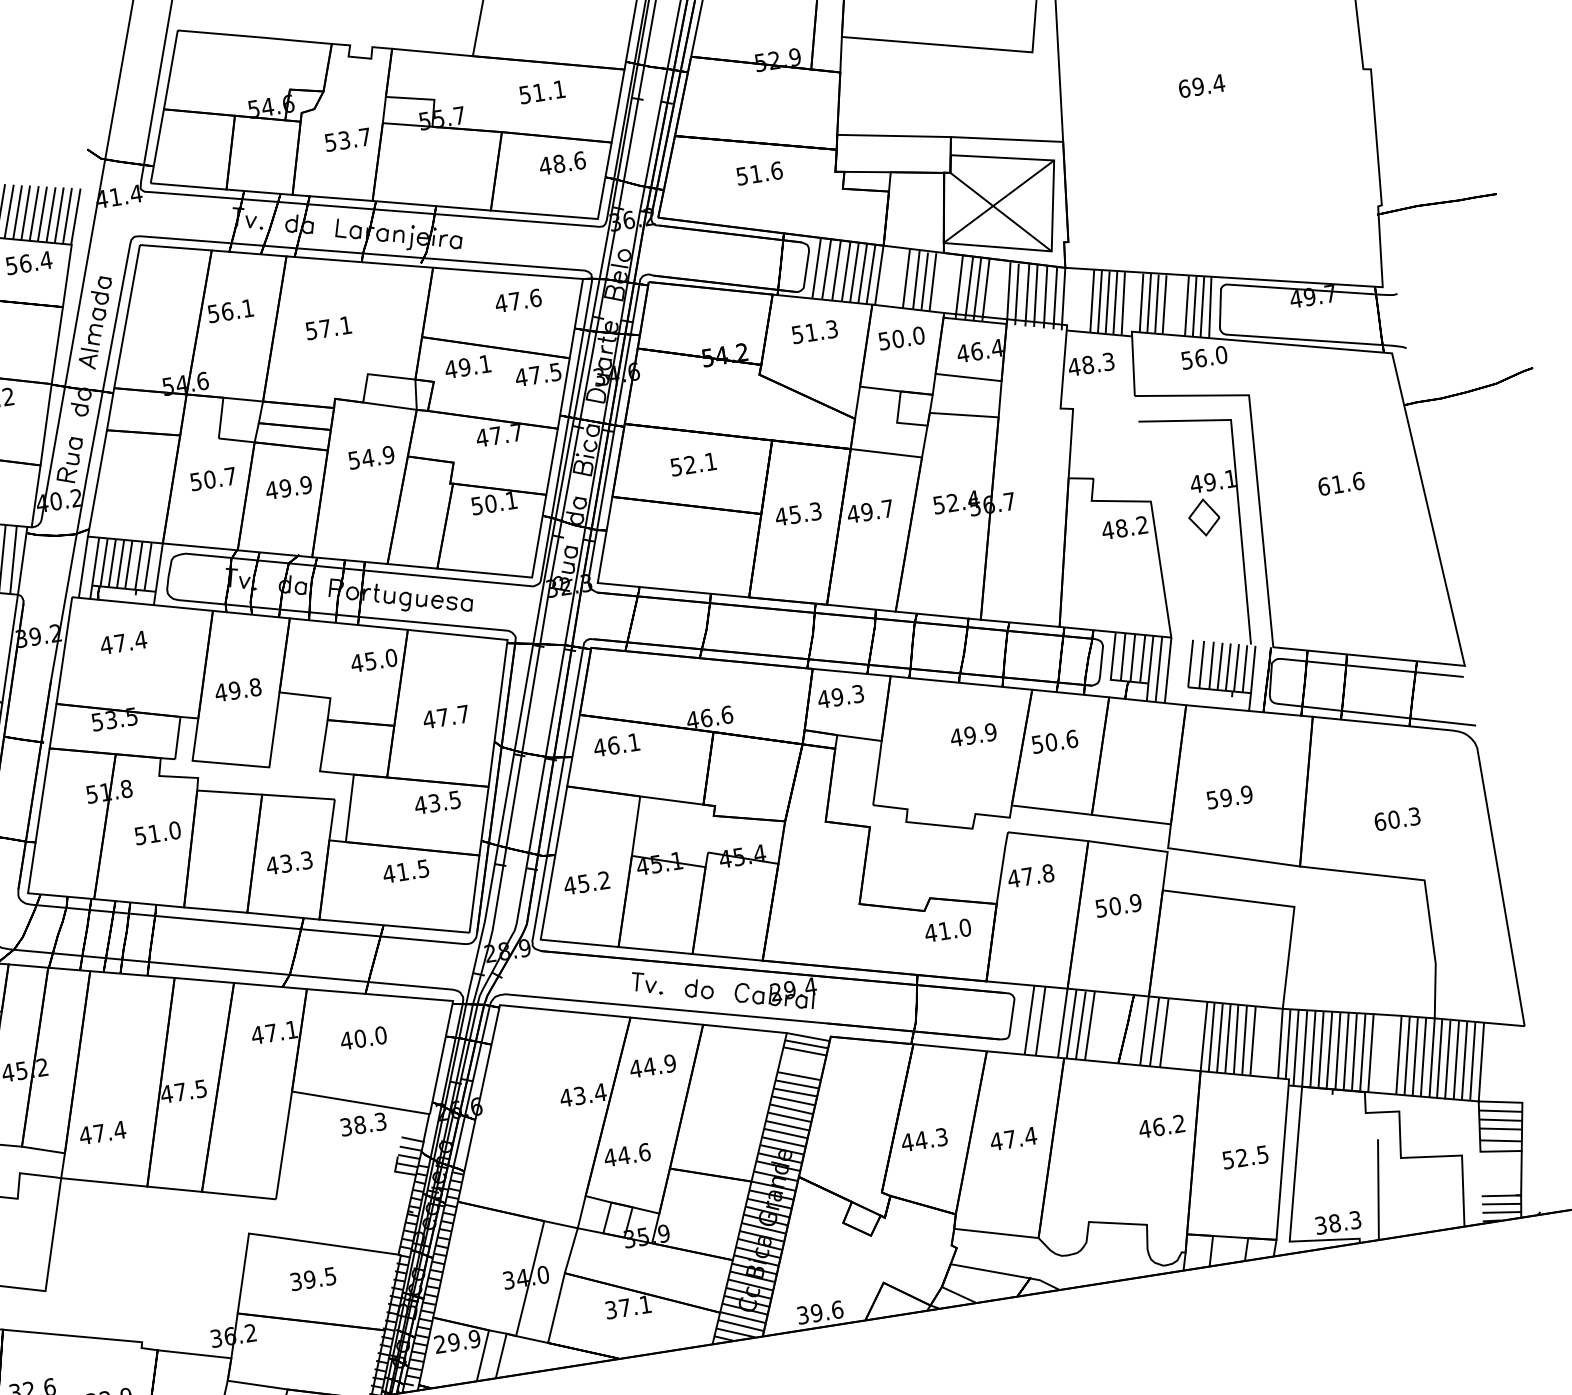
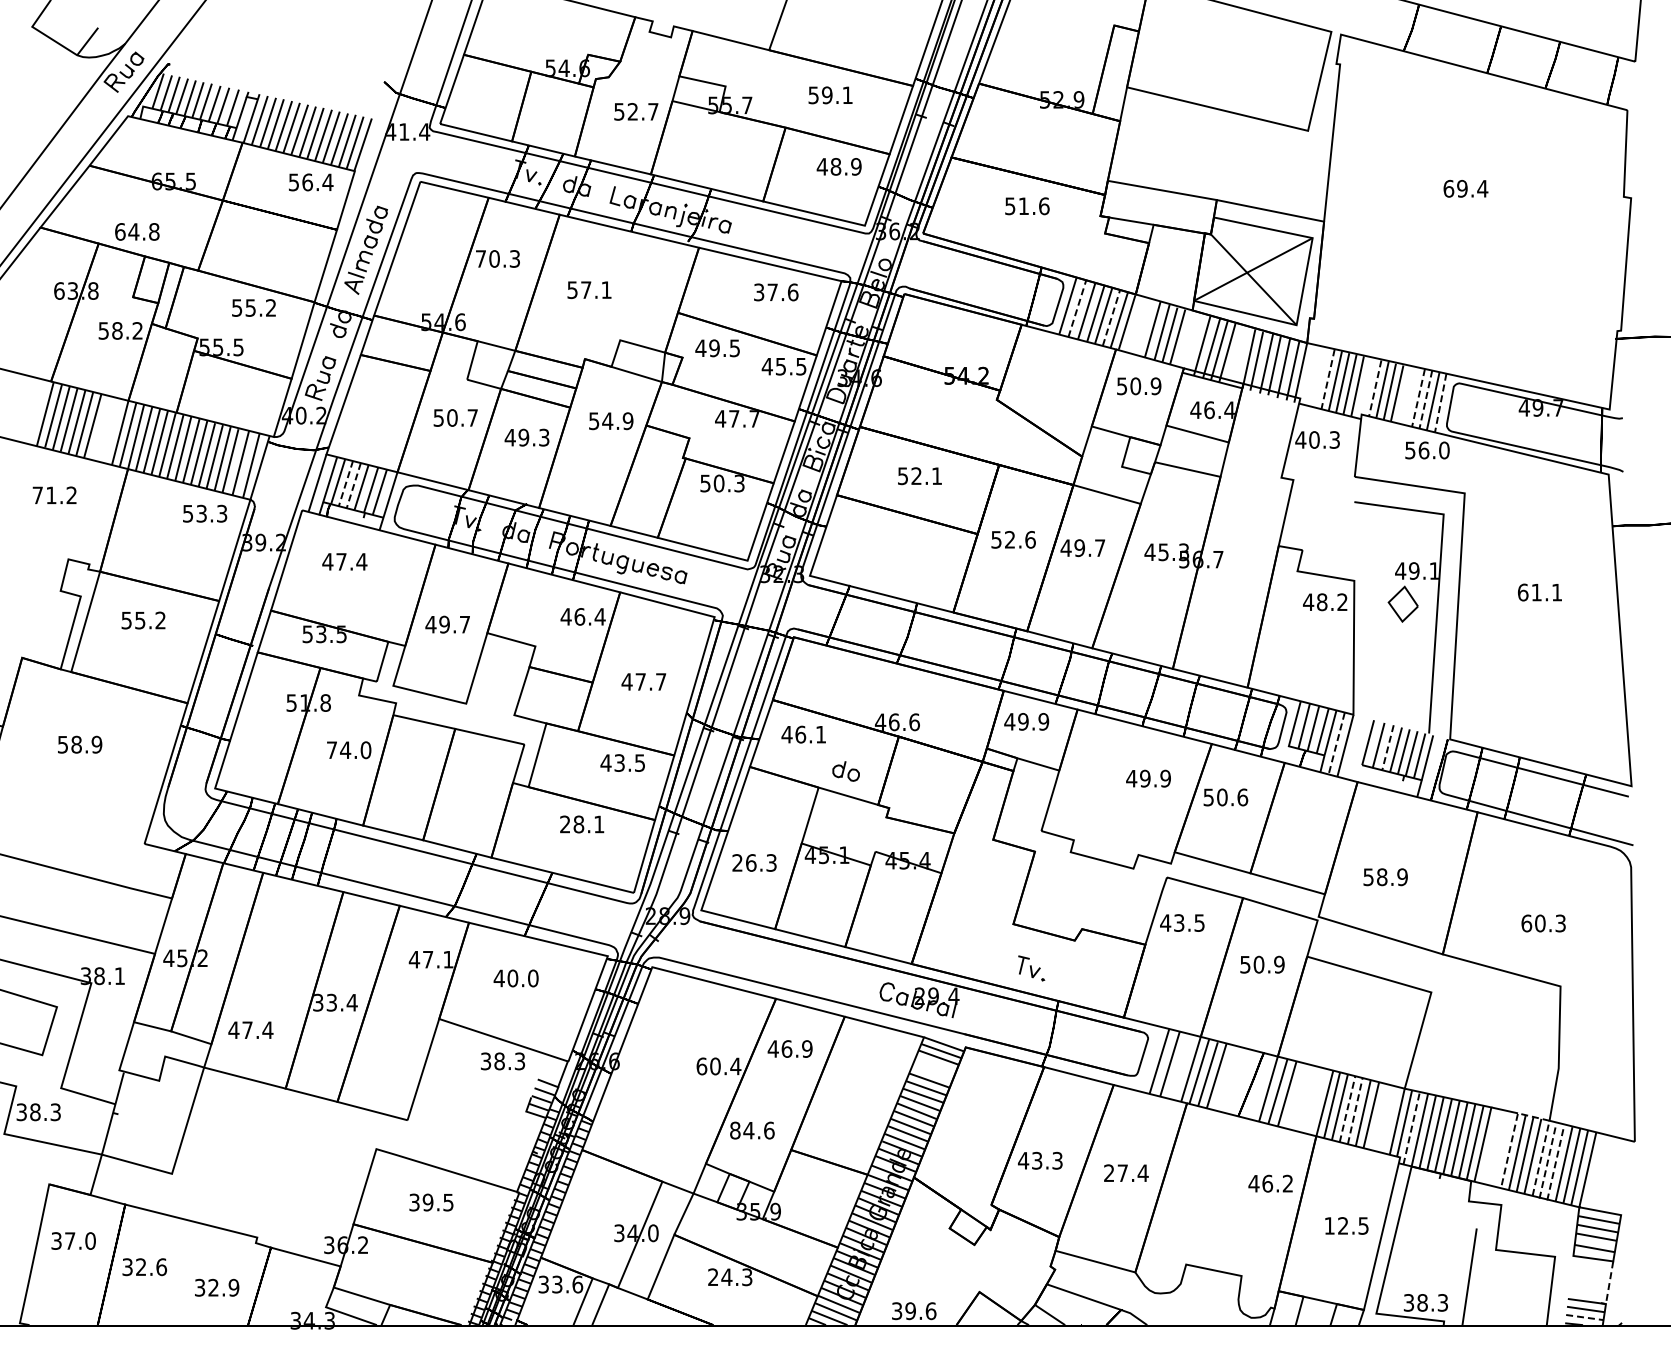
text: (539, 92) -> (827, 95), 51.1 -> 59.1
text: (343, 140) -> (632, 111), 53.7 -> 52.7
text: (579, 160) -> (856, 166), 48.6 -> 48.9
line: (826, 269) -> (1077, 308), solid -> dashed
line: (862, 272) -> (1111, 317), solid -> dashed
line: (1092, 301) -> (1328, 379), solid -> dashed
text: (500, 303) -> (758, 292), 47.6 -> 37.6
line: (1141, 303) -> (1375, 388), solid -> dashed
line: (1187, 306) -> (1418, 398), solid -> dashed
line: (1194, 306) -> (1425, 399), solid -> dashed
line: (1210, 307) -> (1440, 403), solid -> dashed
text: (230, 310) -> (497, 258), 56.1 -> 70.3
part: (814, 331) -> (1056, 366), removed
text: (918, 335) -> (1155, 386), 50.0 -> 50.9
text: (485, 364) -> (734, 348), 49.1 -> 49.5
text: (1088, 364) -> (1314, 439), 48.3 -> 40.3
text: (534, 375) -> (780, 366), 47.5 -> 45.5
text: (1357, 481) -> (1556, 592), 61.6 -> 61.1
text: (306, 484) -> (544, 437), 49.9 -> 49.3
text: (511, 500) -> (739, 483), 50.1 -> 50.3
text: (955, 502) -> (1166, 552), 52.4 -> 45.3
text: (797, 513) -> (1012, 539), 45.3 -> 52.6
line: (111, 563) -> (345, 483), solid -> dashed
line: (120, 563) -> (353, 485), solid -> dashed
text: (380, 659) -> (589, 616), 45.0 -> 46.4
line: (1211, 666) -> (1387, 748), solid -> dashed
line: (1158, 669) -> (1336, 743), solid -> dashed
text: (254, 687) -> (464, 624), 49.8 -> 49.7
text: (857, 693) -> (1043, 721), 49.3 -> 49.9
text: (1225, 798) -> (1381, 877), 59.9 -> 58.9
text: (148, 834) -> (339, 750), 51.0 -> 74.0
part: (288, 862) -> (470, 798), removed
text: (405, 871) -> (581, 824), 41.5 -> 28.1
text: (1037, 874) -> (1189, 922), 47.8 -> 43.5
text: (587, 882) -> (754, 862), 45.2 -> 26.3
part: (947, 930) -> (1094, 962), removed
part: (647, 983) -> (1031, 968), moved
part: (698, 989) -> (845, 771), moved
line: (1417, 1016) -> (1533, 1116), solid -> dashed
line: (1227, 1039) -> (1347, 1109), solid -> dashed
line: (1236, 1039) -> (1355, 1111), solid -> dashed
line: (1295, 1047) -> (1411, 1127), solid -> dashed
line: (1447, 1059) -> (1555, 1162), solid -> dashed
line: (1439, 1060) -> (1547, 1161), solid -> dashed
text: (649, 1066) -> (786, 1048), 44.9 -> 46.9
text: (183, 1091) -> (334, 1002), 47.5 -> 33.4
text: (572, 1096) -> (708, 1066), 43.4 -> 60.4
text: (920, 1140) -> (1036, 1160), 44.3 -> 43.3
text: (995, 1140) -> (1108, 1172), 47.4 -> 27.4
text: (609, 1157) -> (734, 1130), 44.6 -> 84.6
text: (1228, 1159) -> (1329, 1225), 52.5 -> 12.5
line: (1520, 1177) -> (1608, 1286), solid -> dashed
line: (1501, 1212) -> (1584, 1317), solid -> dashed
text: (628, 1307) -> (730, 1277), 37.1 -> 24.3
text: (457, 1341) -> (560, 1284), 29.9 -> 33.6

